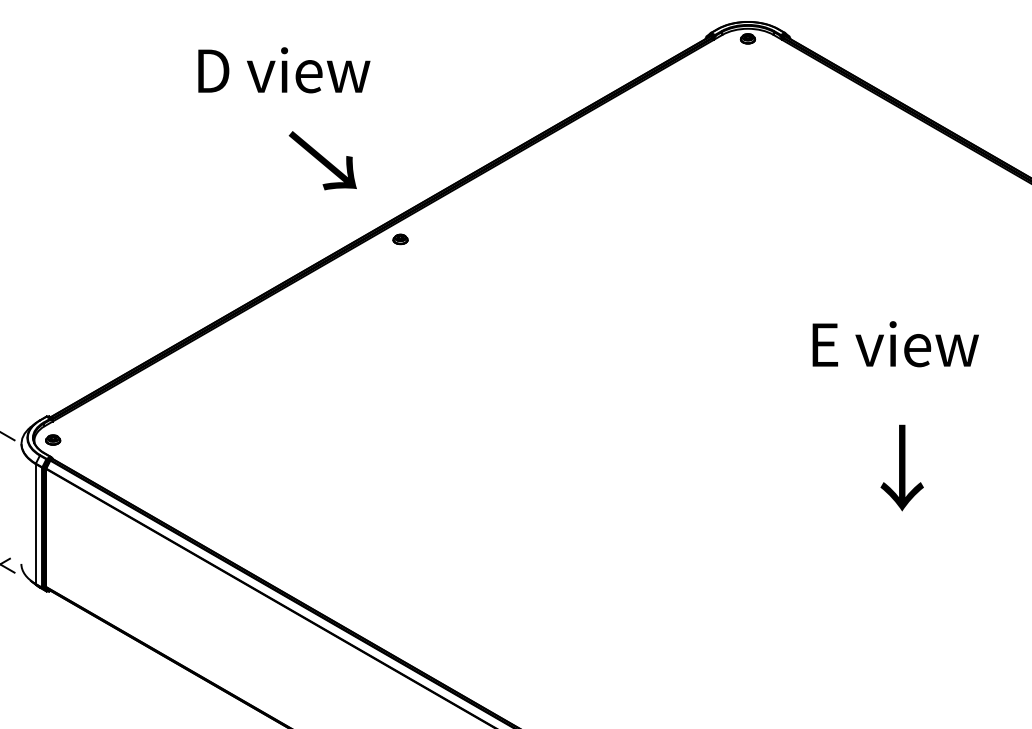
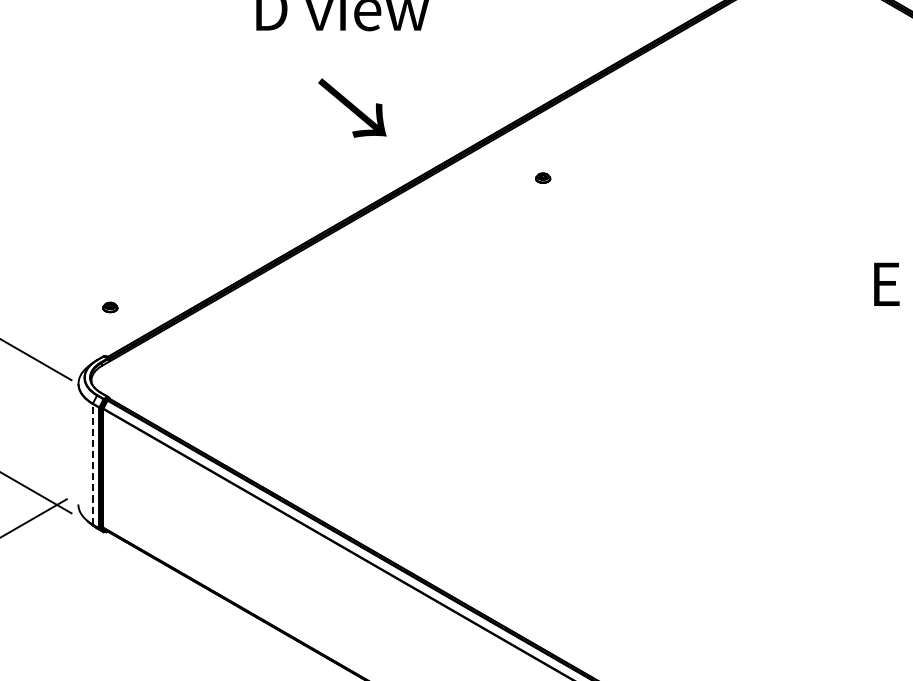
text: (322, 160) -> (352, 107), moved
part: (400, 239) -> (543, 178), moved
part: (53, 439) -> (110, 306), moved
line: (35, 524) -> (92, 464), solid -> dashed

